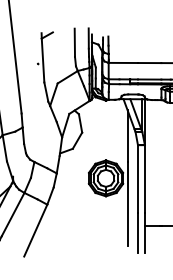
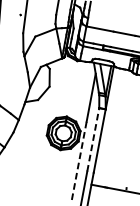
line: (137, 178) -> (92, 139), solid -> dashed
line: (127, 203) -> (79, 160), solid -> dashed

